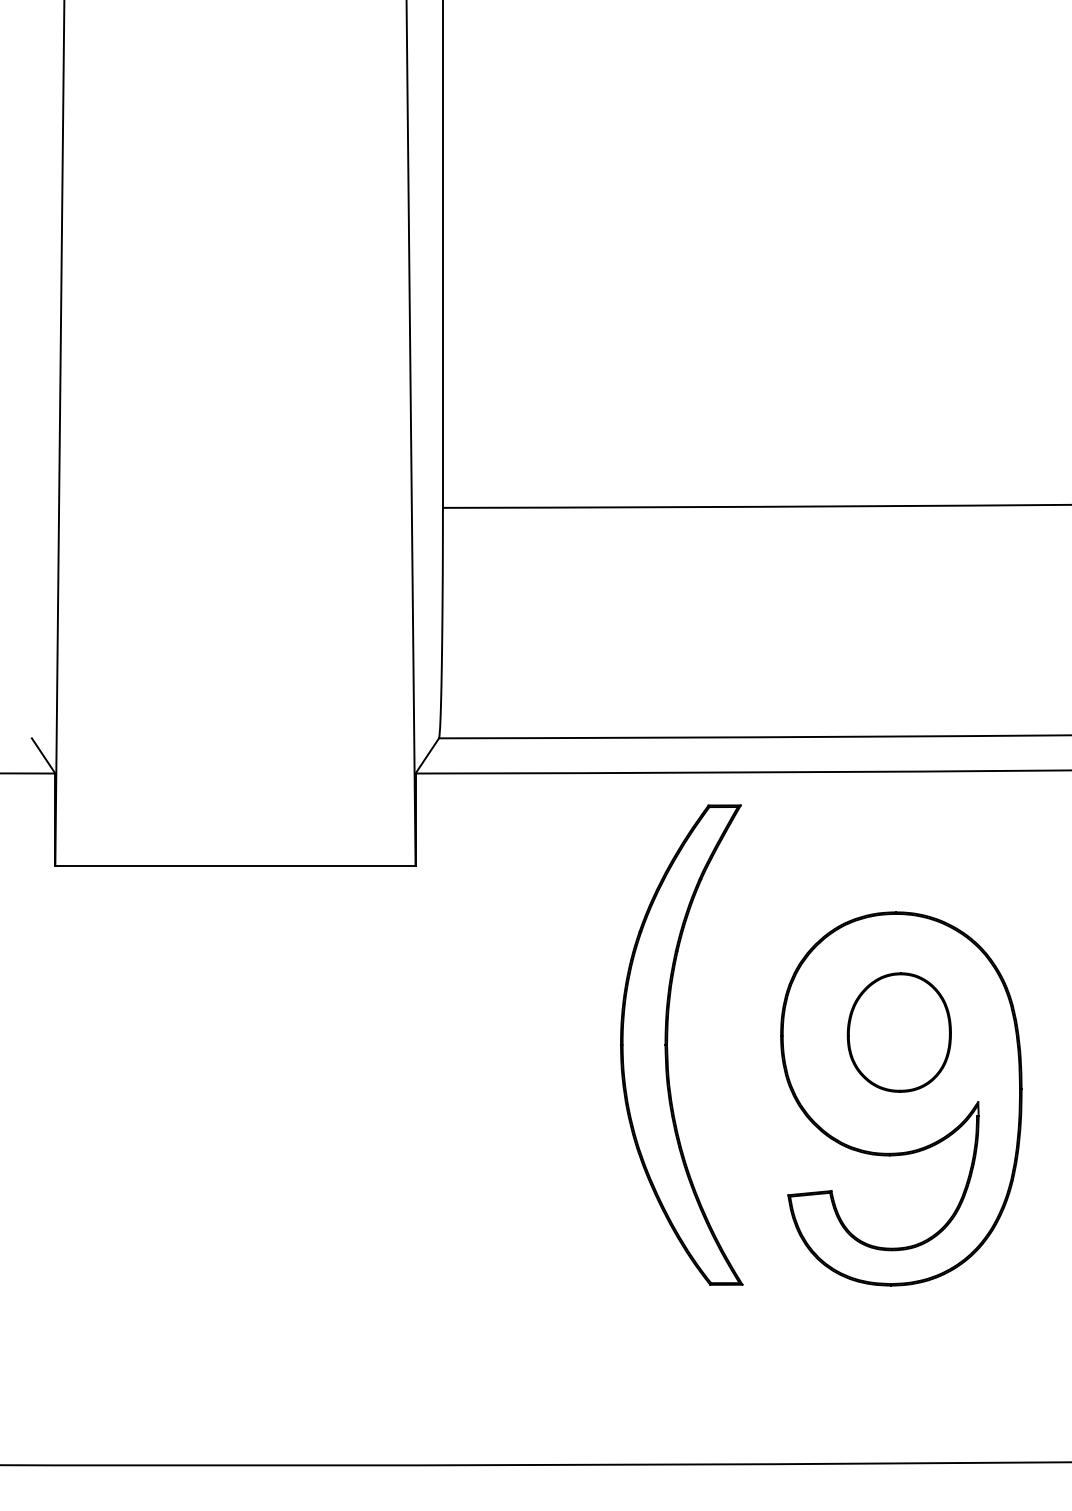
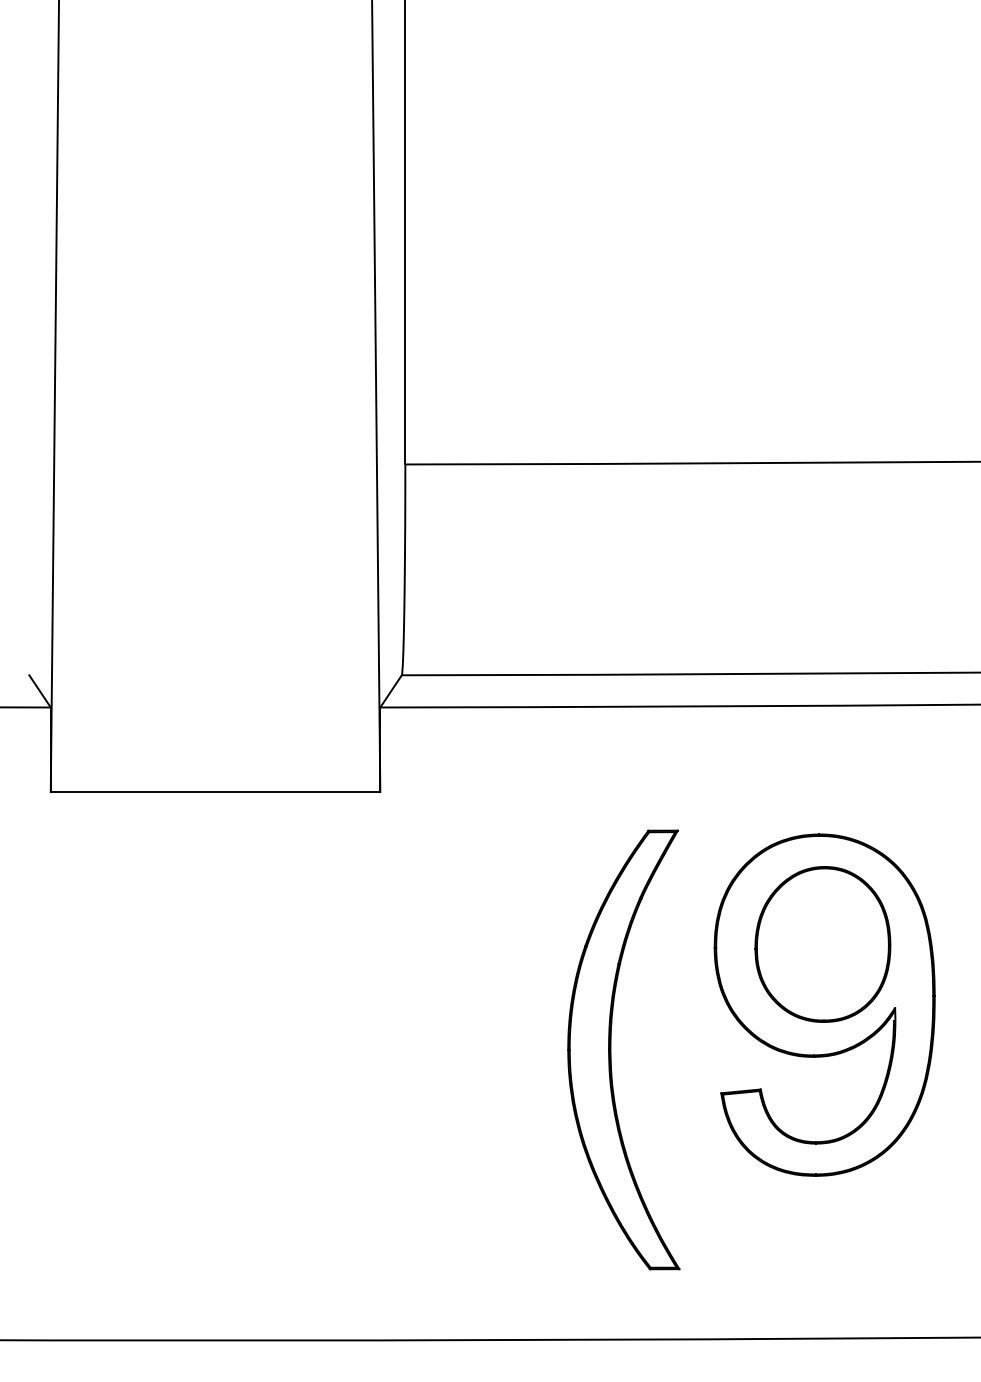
part: (898, 1032) -> (822, 944), size x1.43
part: (668, 1044) -> (611, 1049), moved

